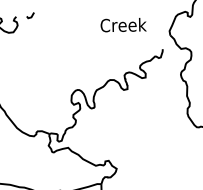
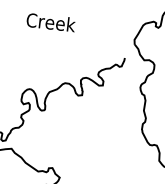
text: (123, 25) -> (50, 22), moved

